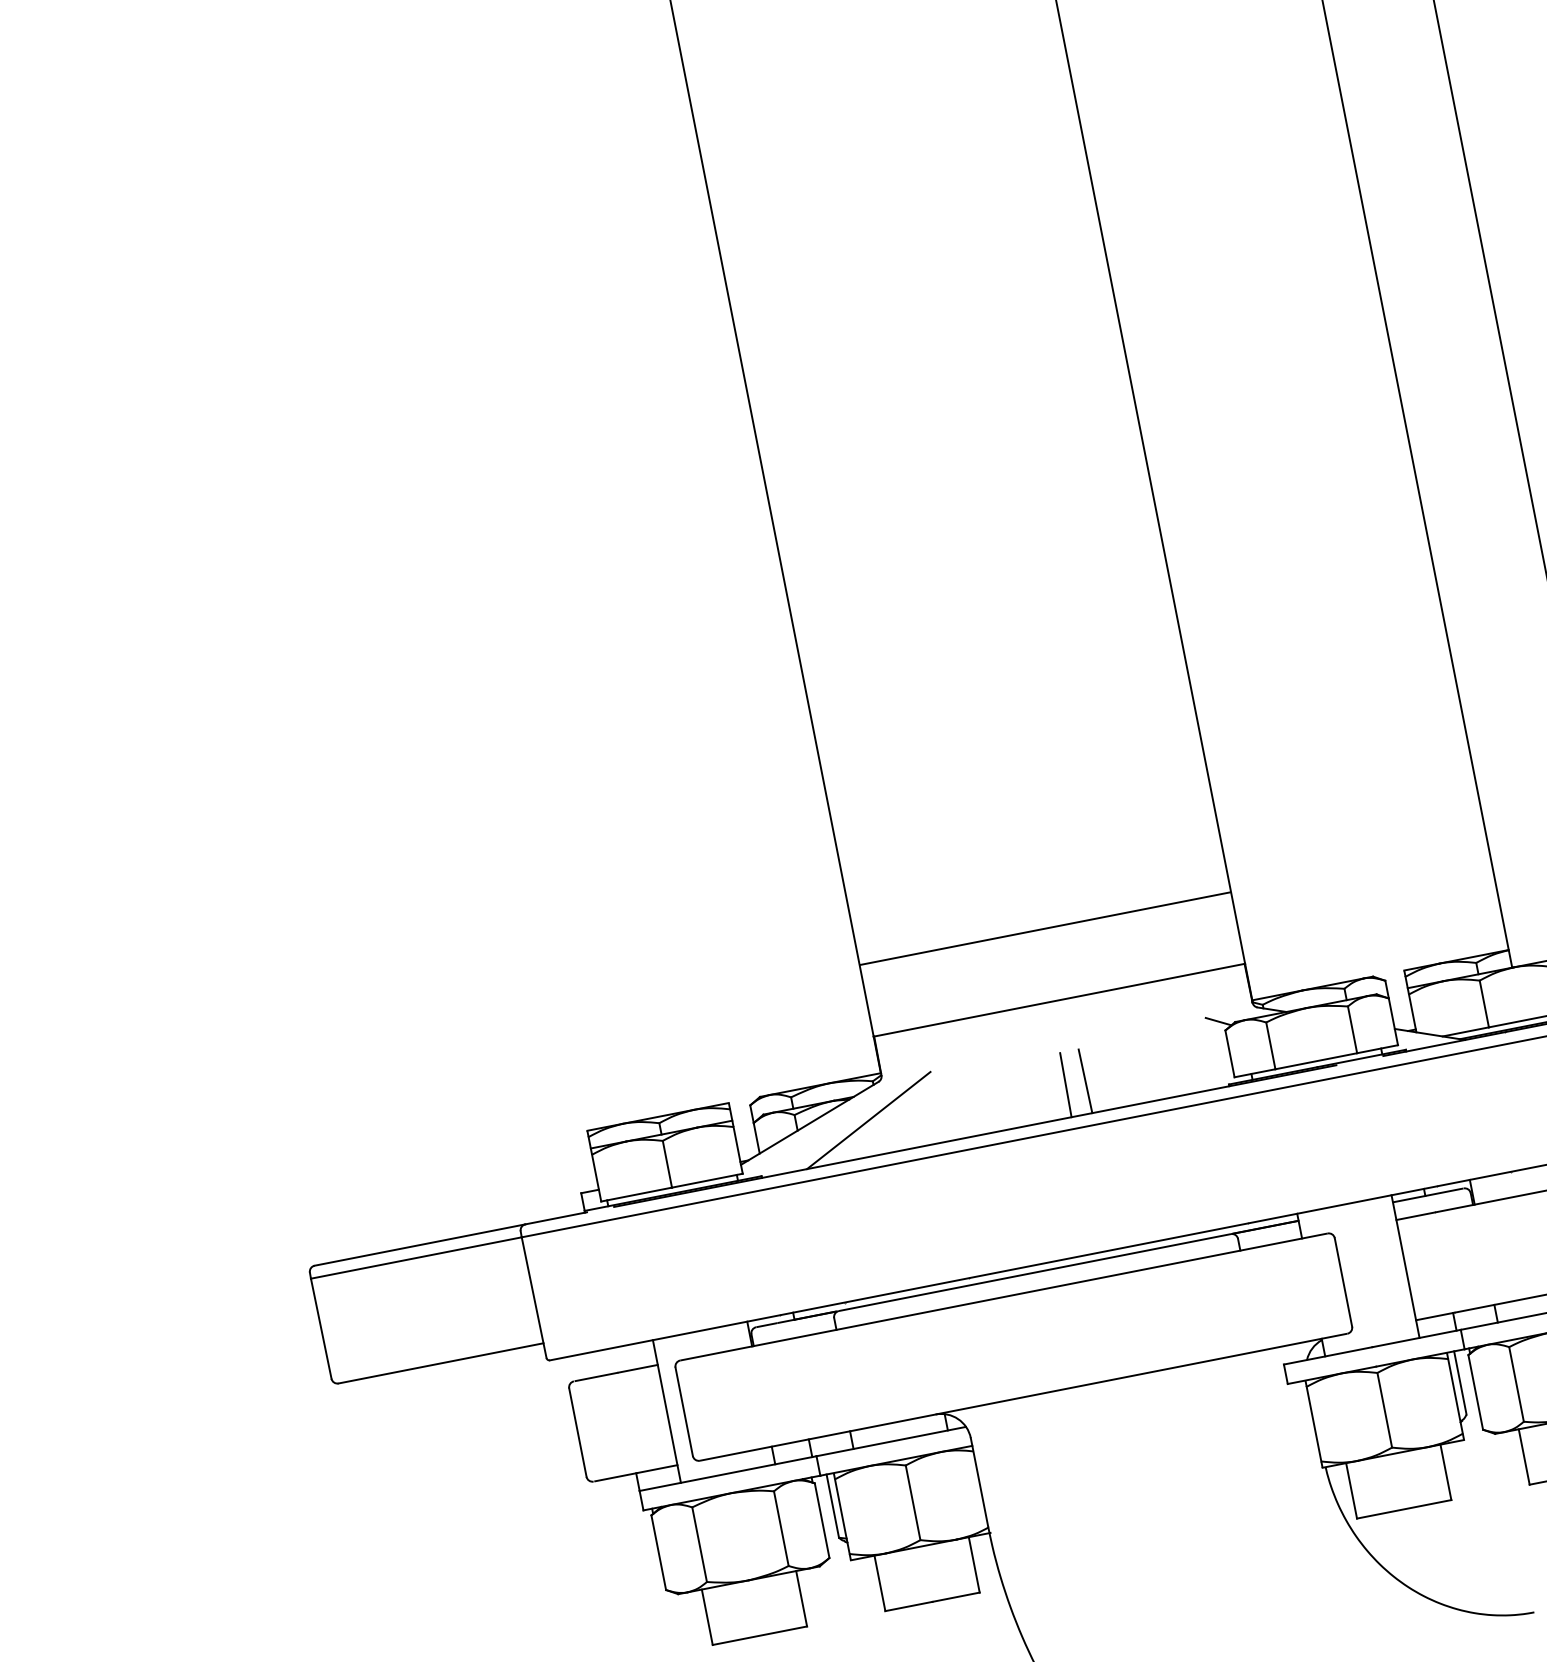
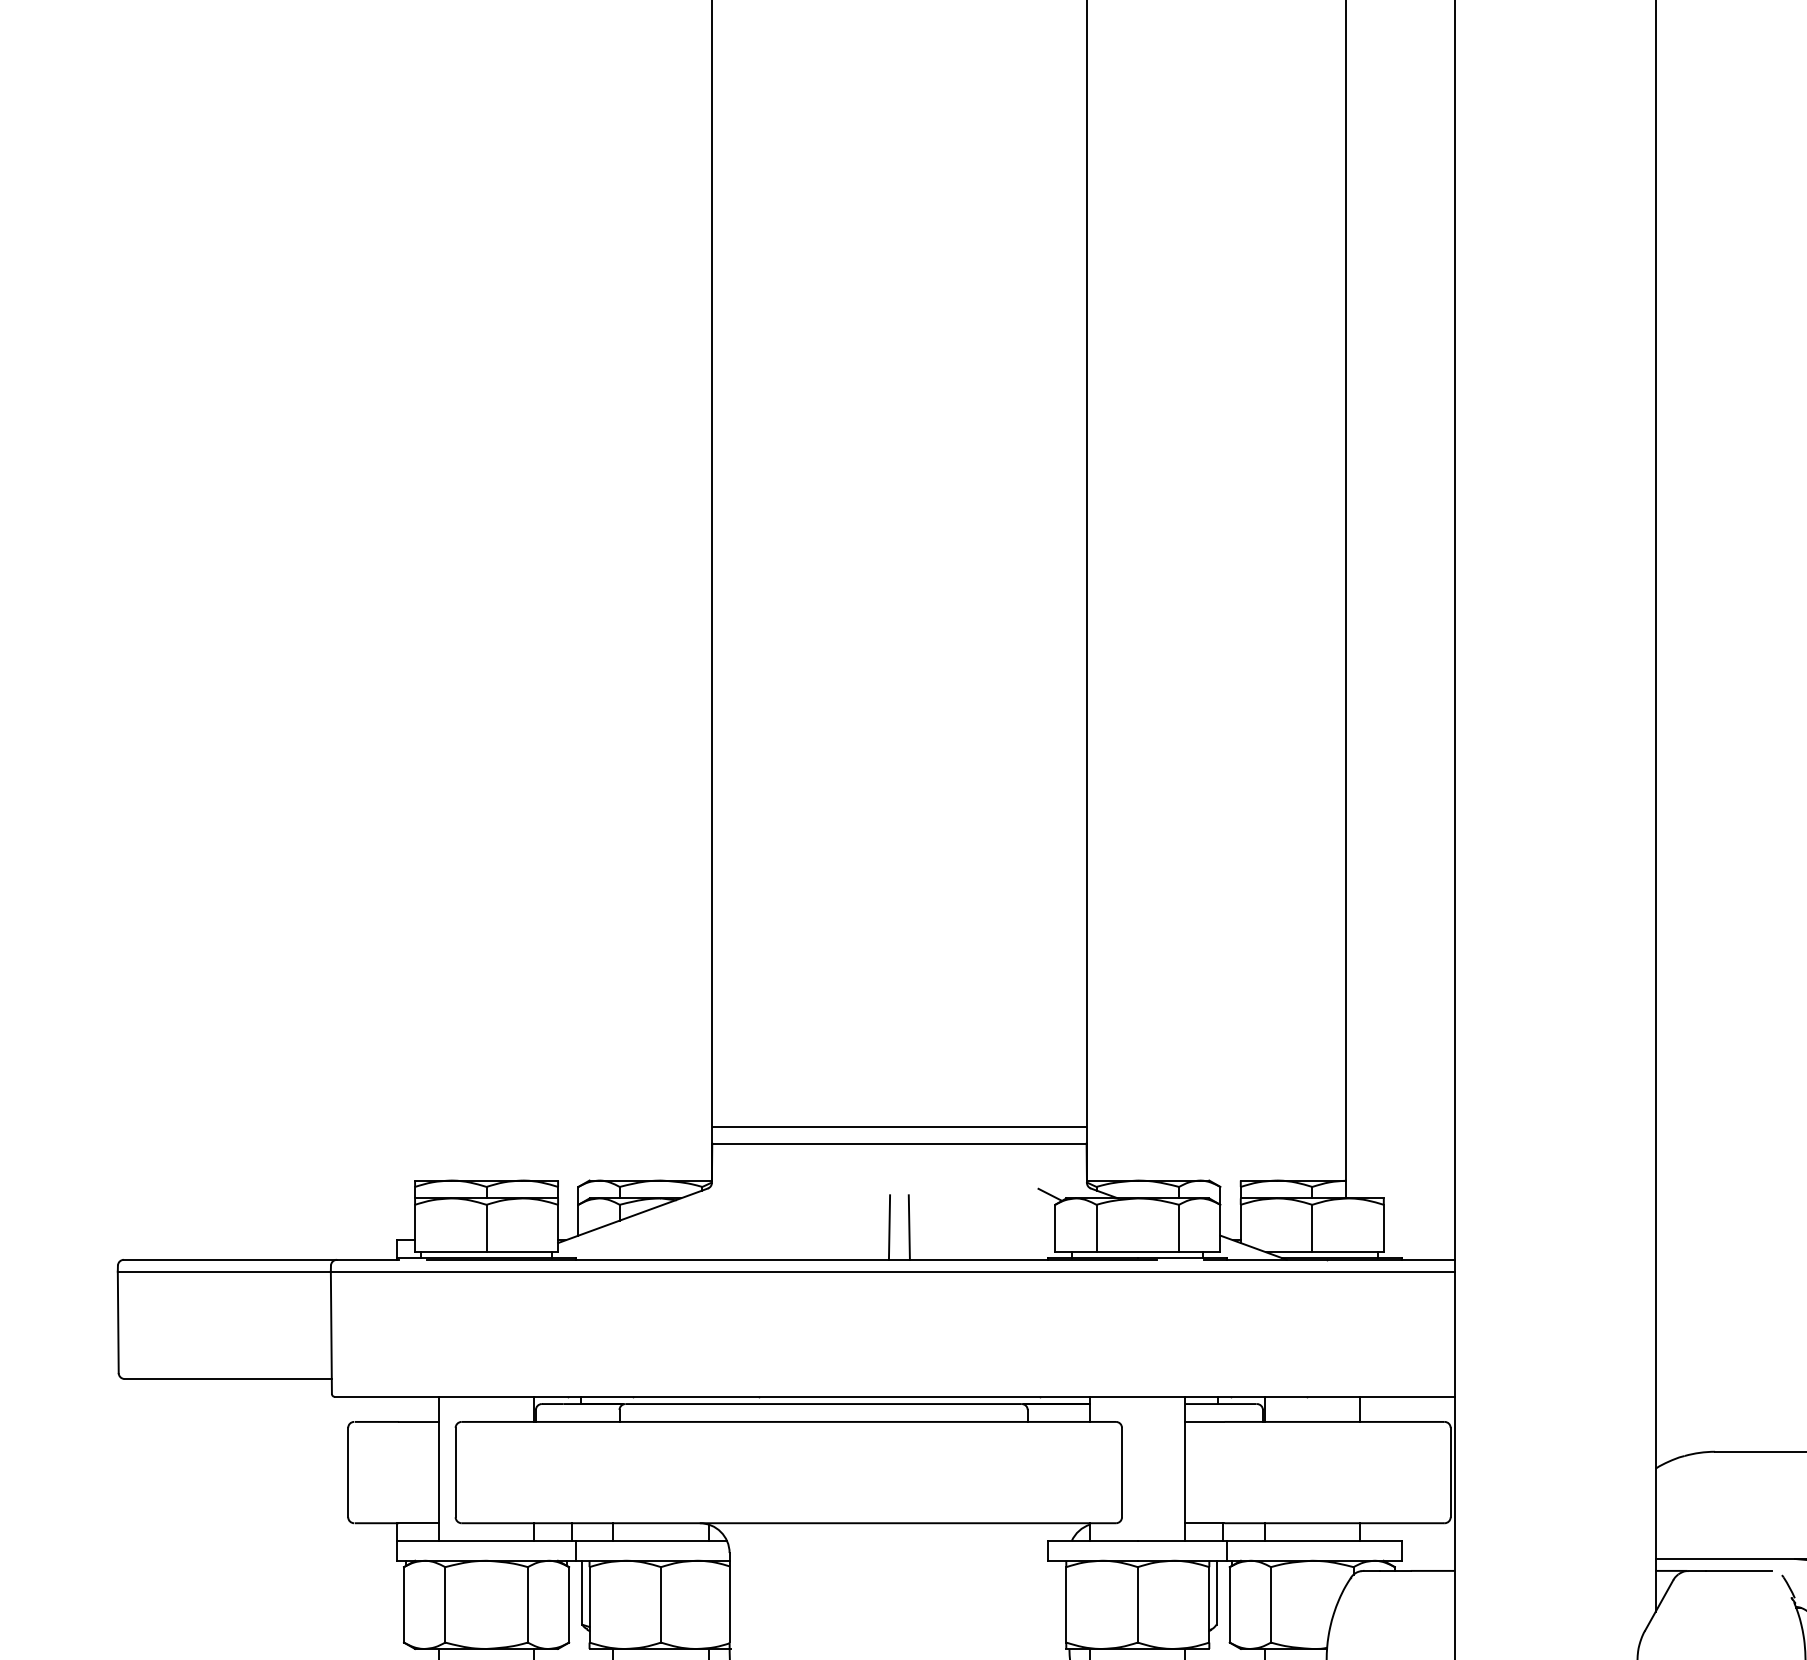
line: (1044, 929) -> (898, 1127), moved
line: (868, 1119) -> (690, 1223), removed

